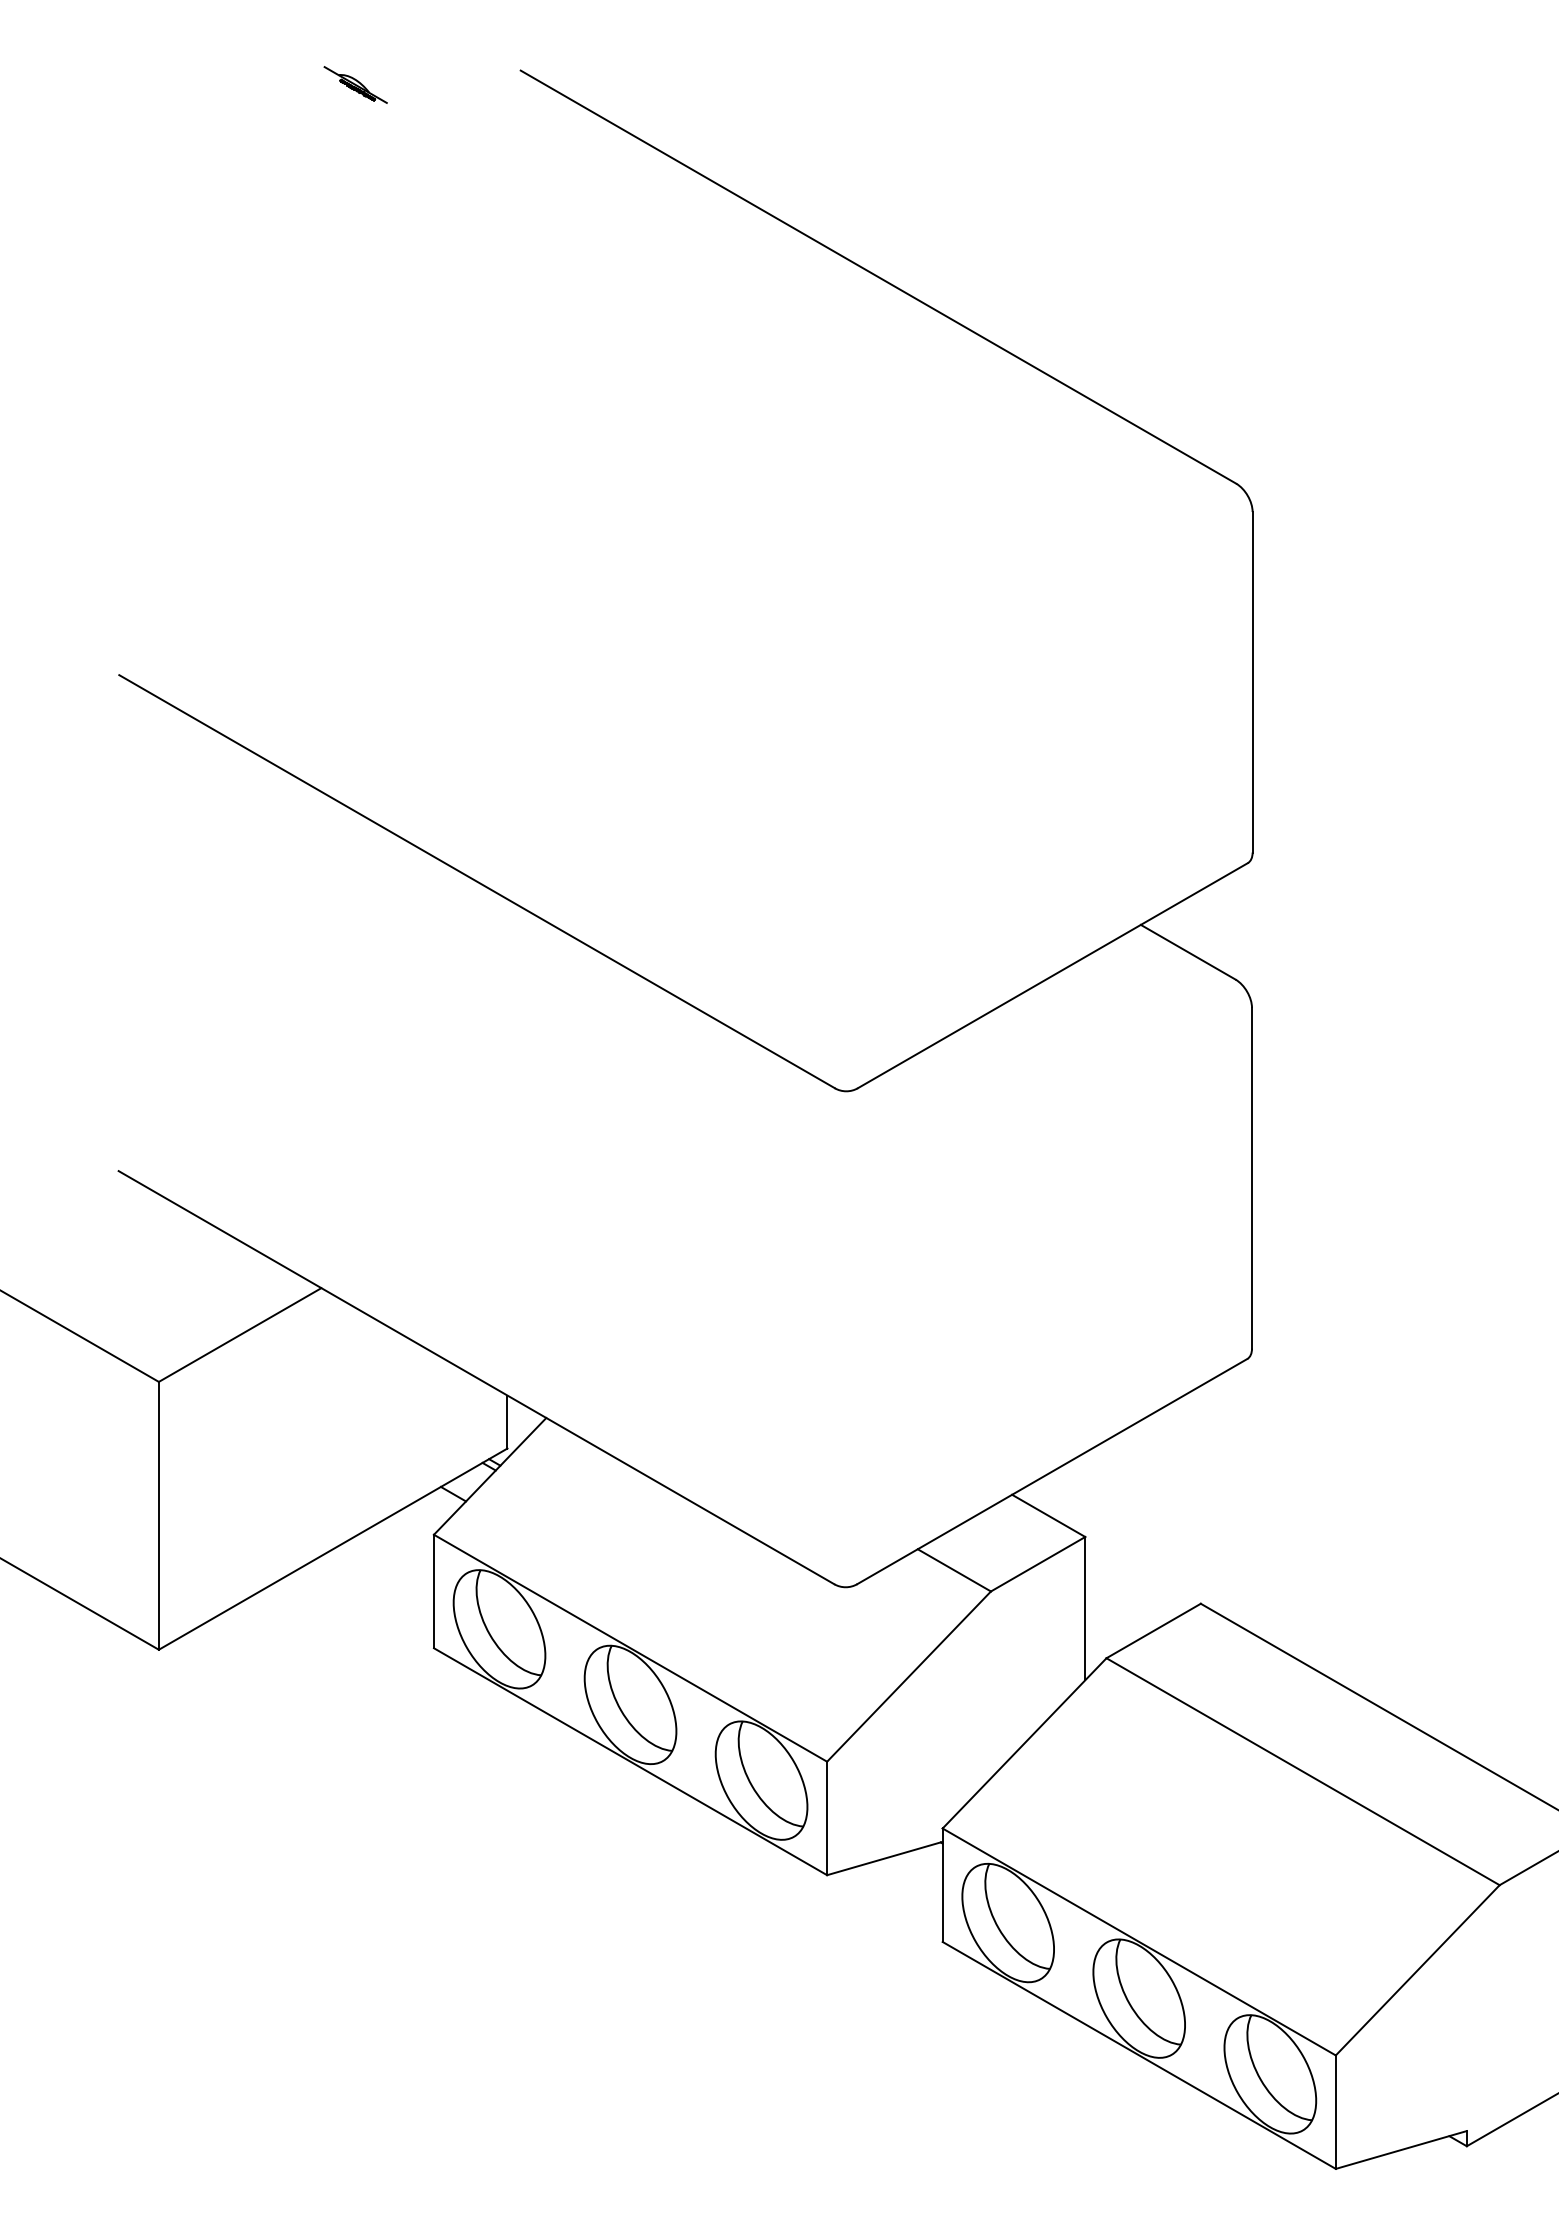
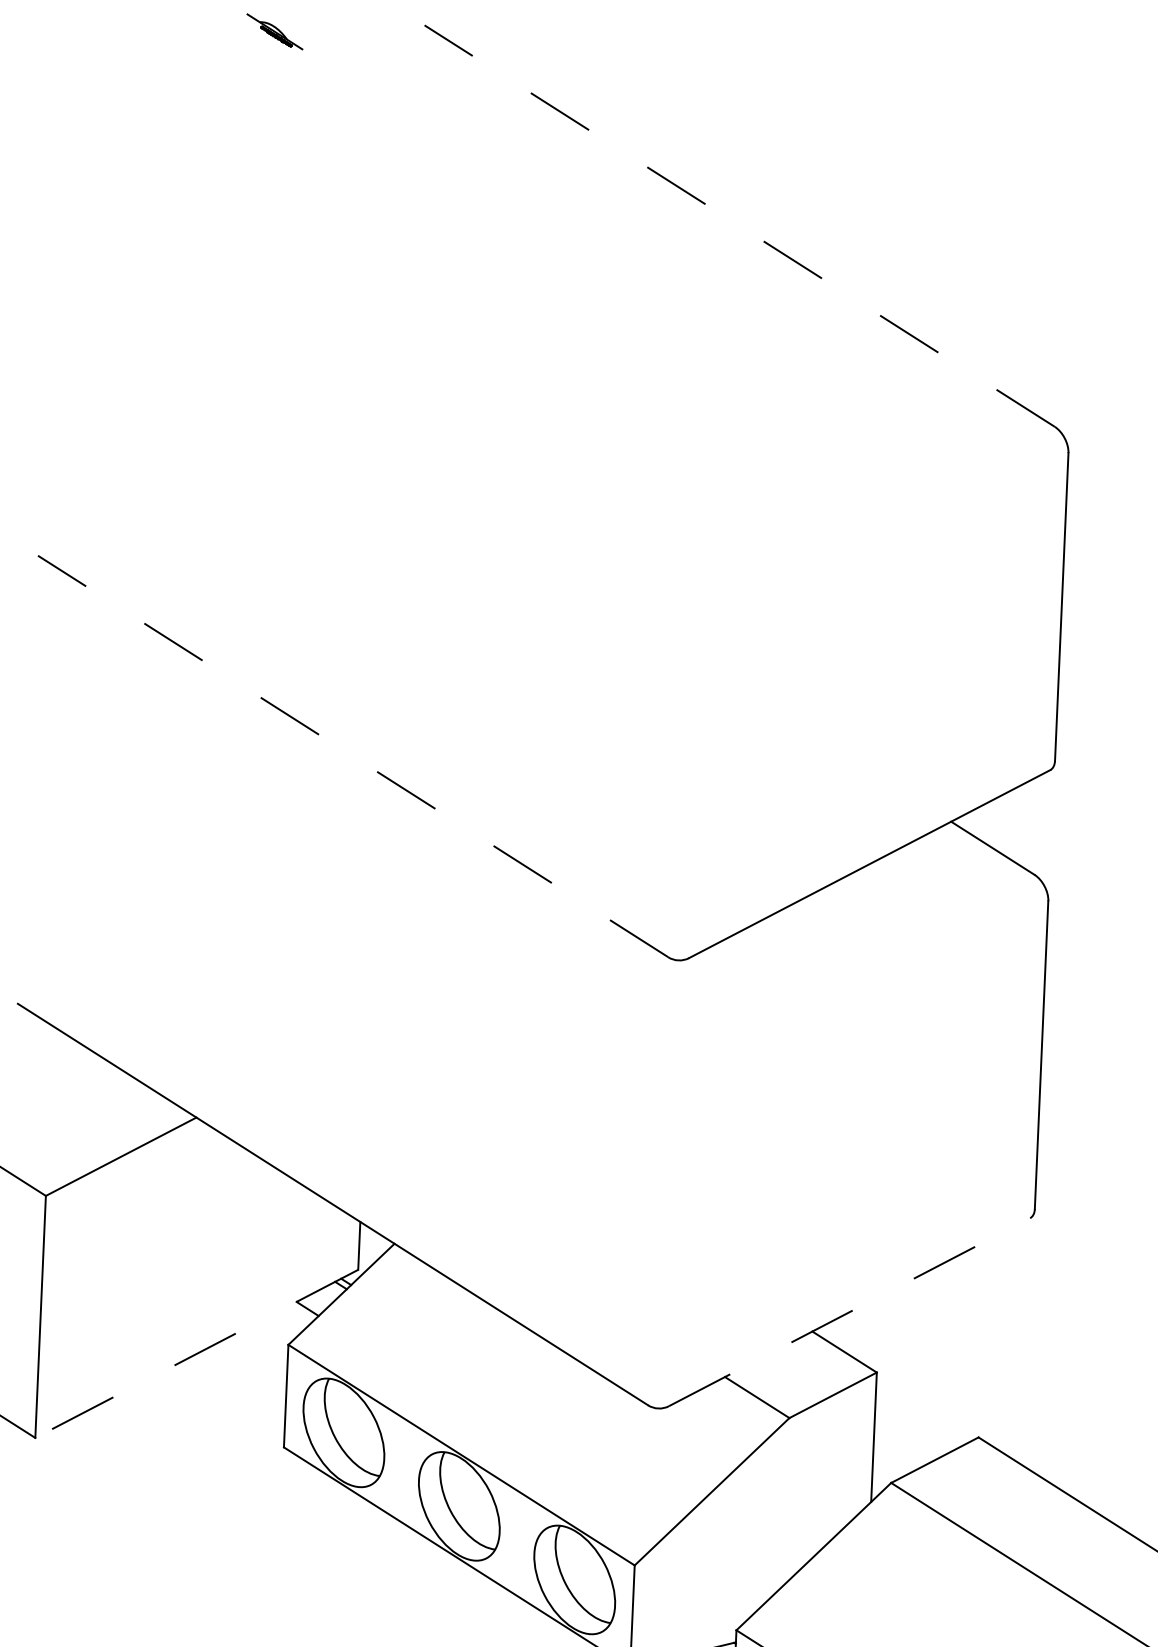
line: (878, 276) -> (739, 225), solid -> dashed
line: (476, 881) -> (352, 756), solid -> dashed
line: (1052, 1471) -> (849, 1312), solid -> dashed
line: (332, 1549) -> (196, 1354), solid -> dashed

